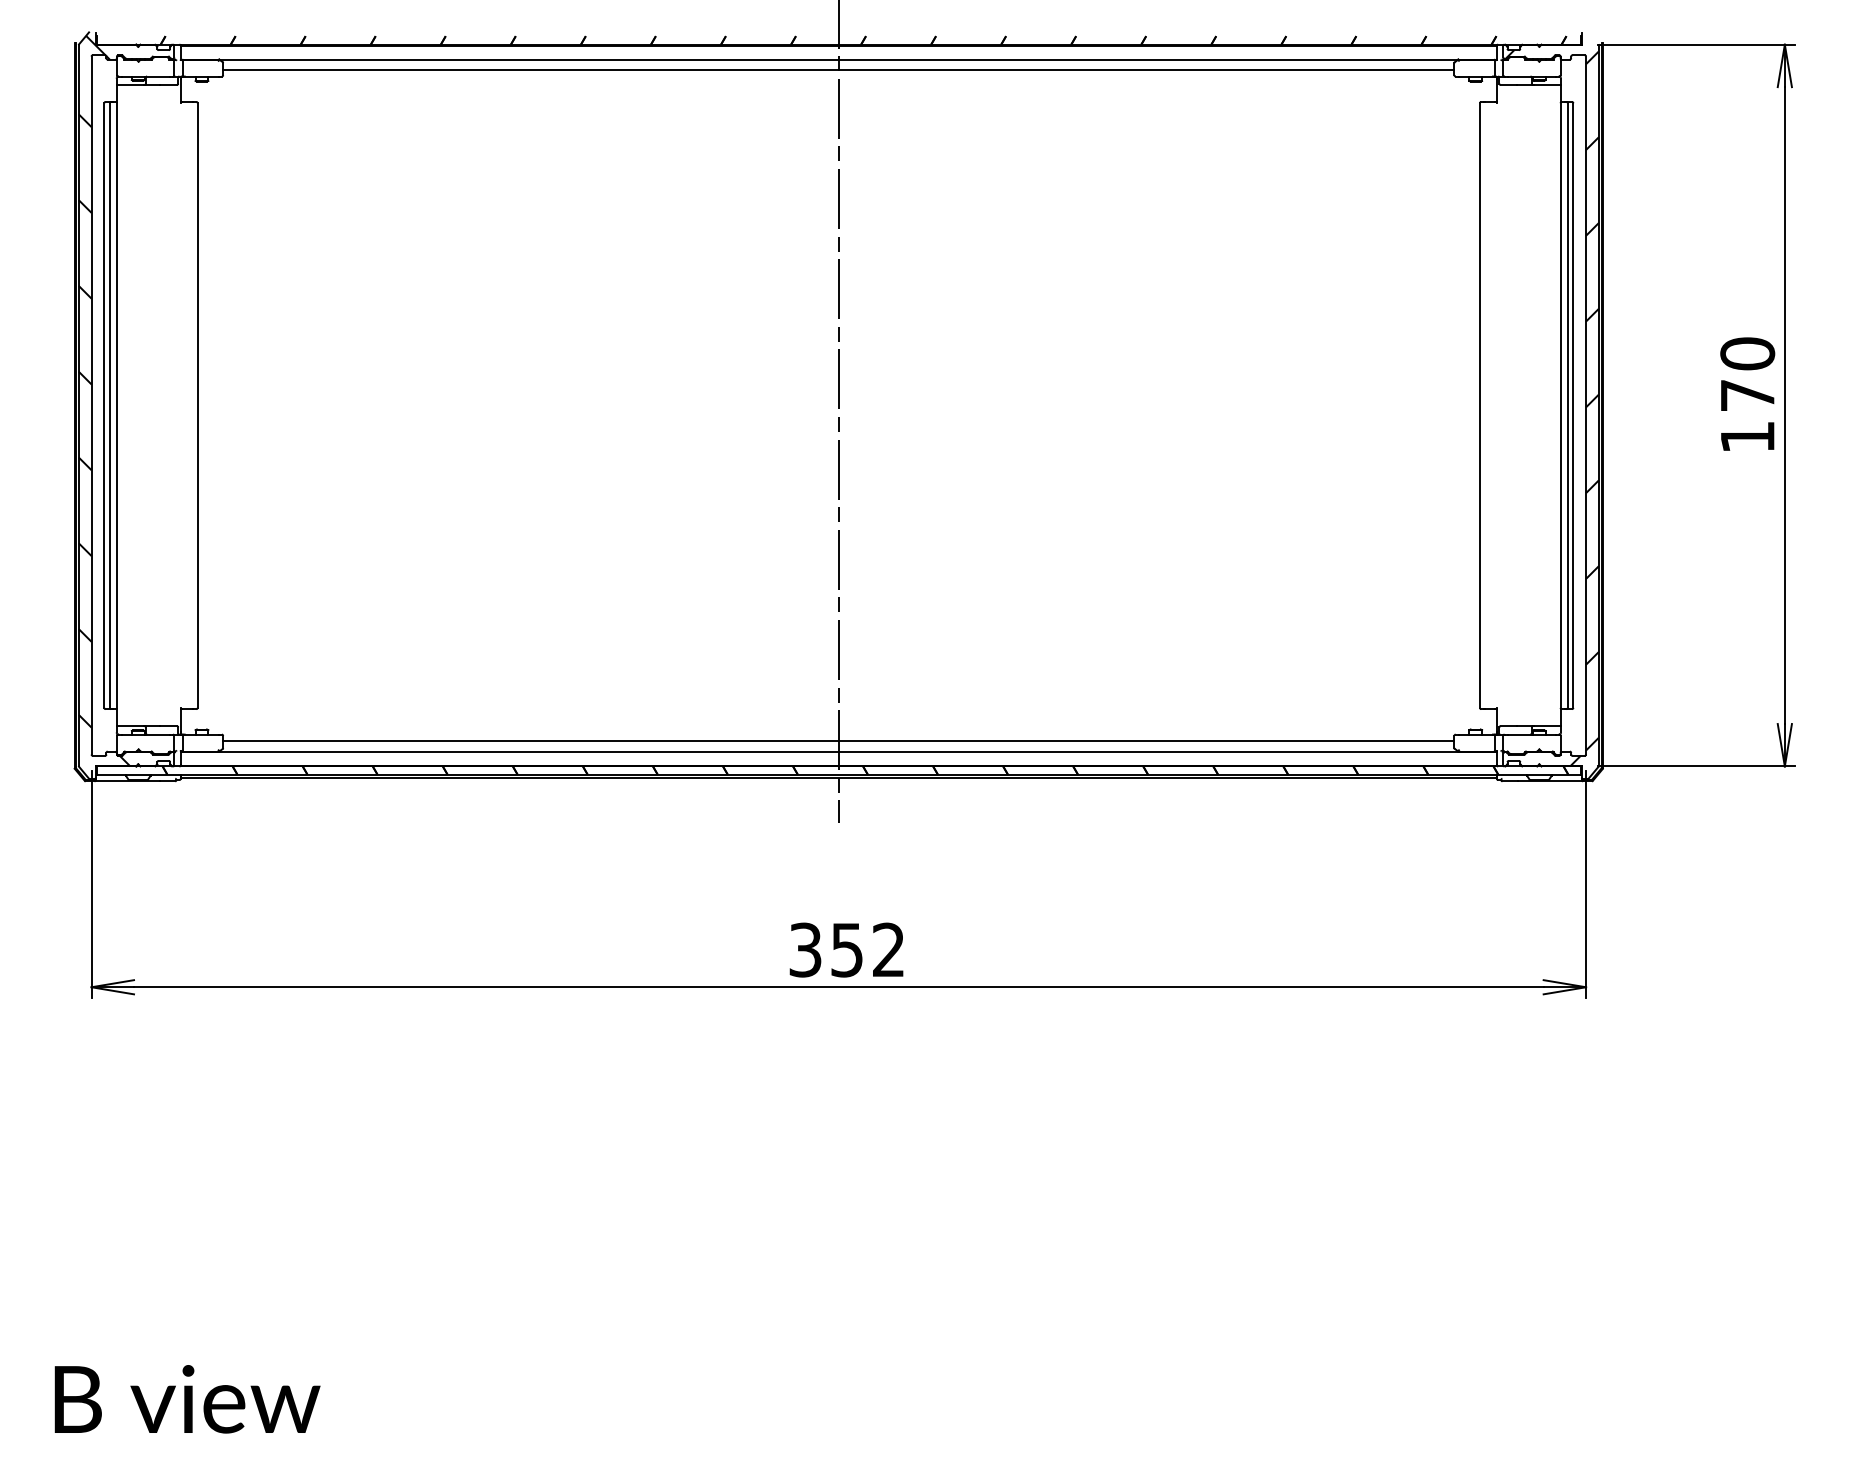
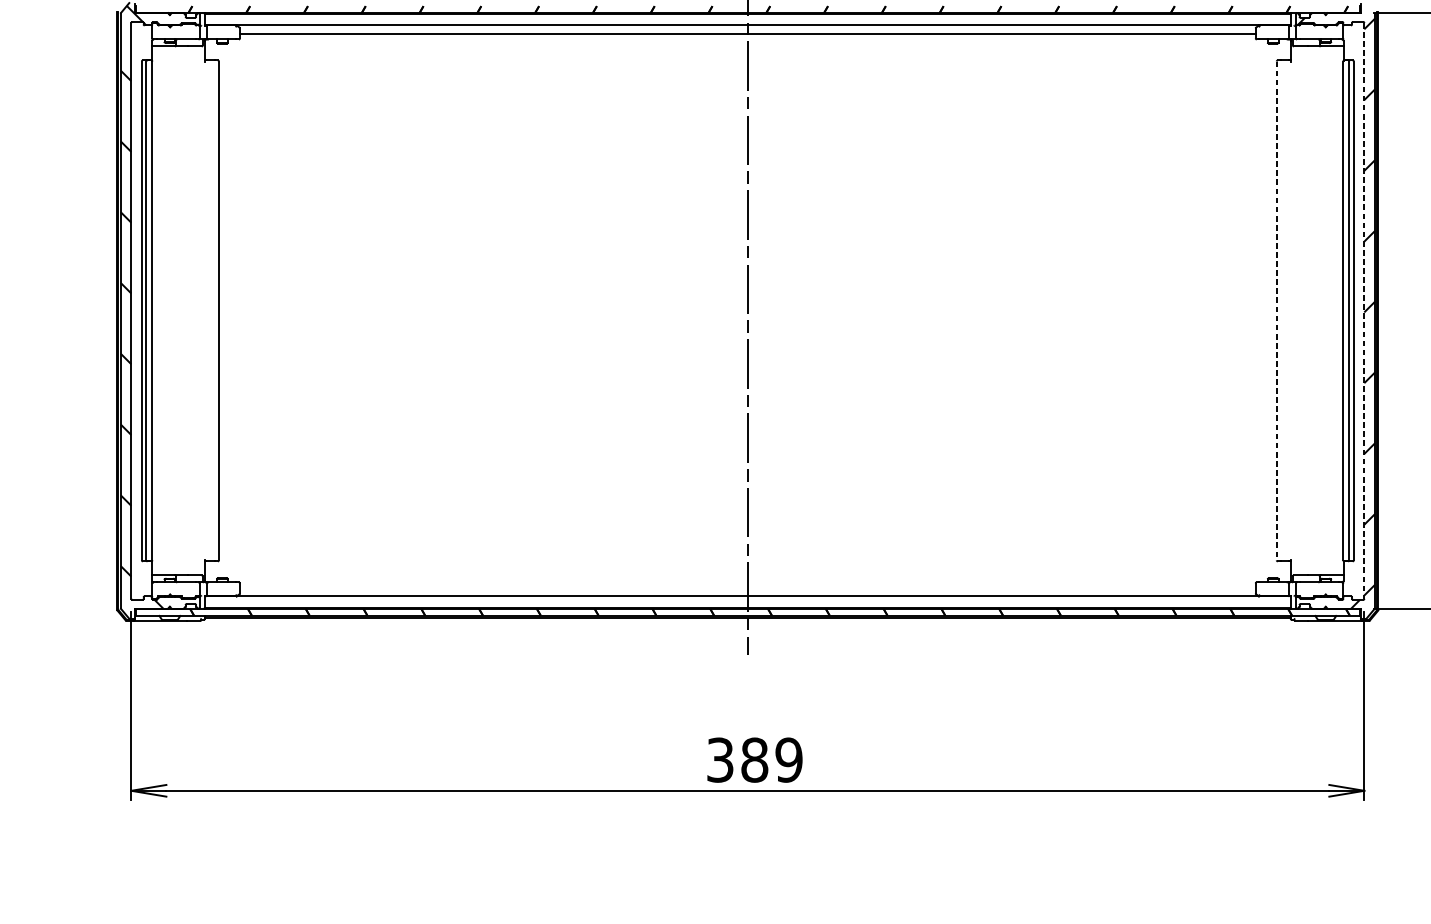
line: (1479, 406) -> (1276, 311), solid -> dashed
line: (1586, 406) -> (1364, 311), solid -> dashed
line: (838, 740) -> (747, 587), removed
text: (868, 949) -> (772, 759), 352 -> 389

